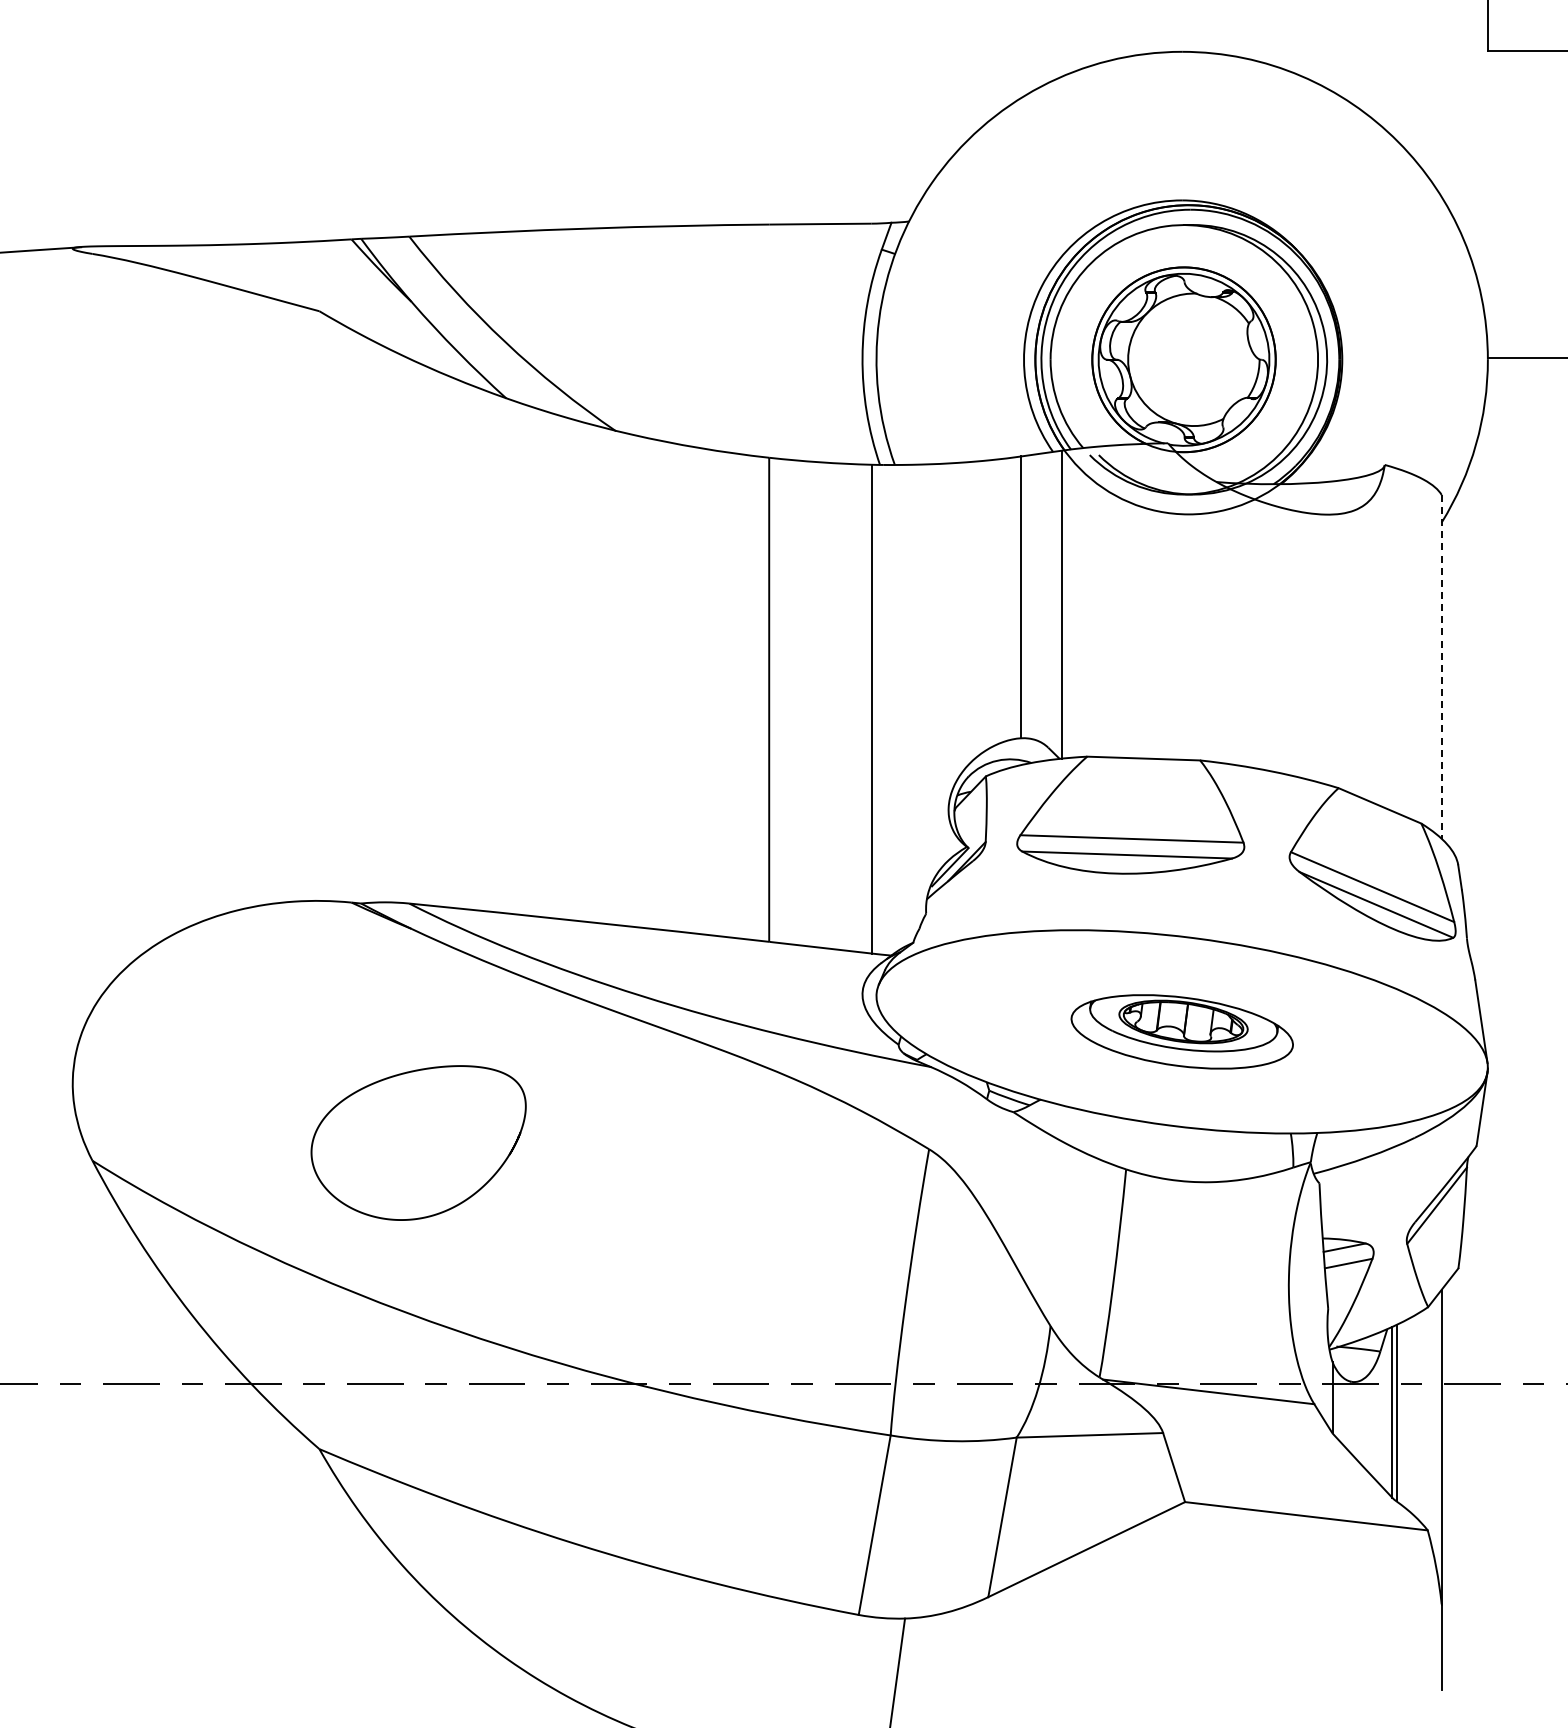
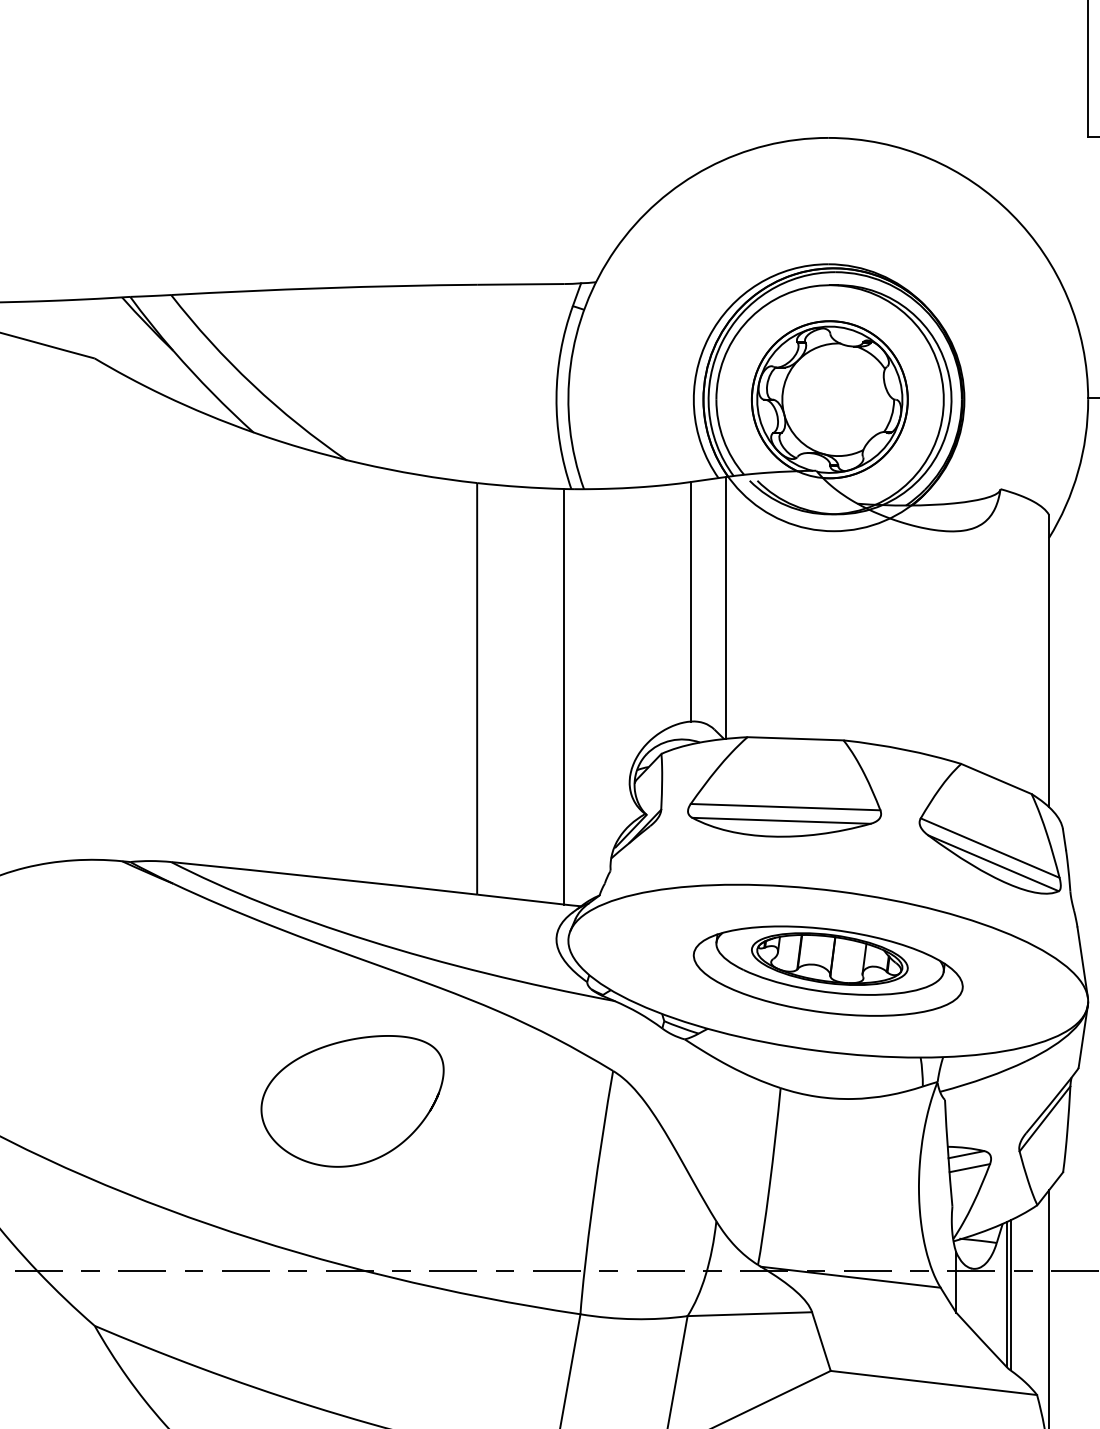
line: (1441, 666) -> (1048, 660), dashed -> solid
part: (1182, 1031) -> (828, 970), size x1.43
curve: (397, 1076) -> (334, 1044), moved

